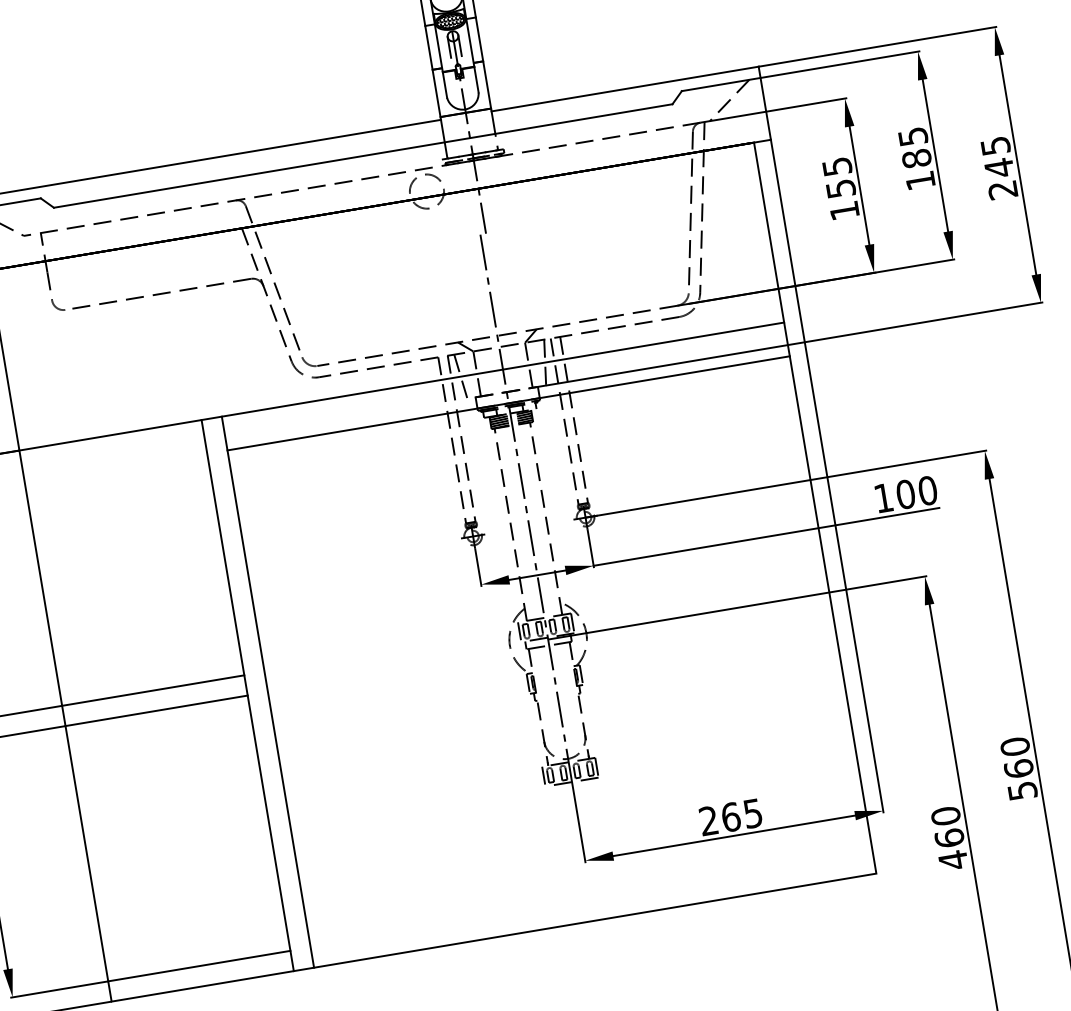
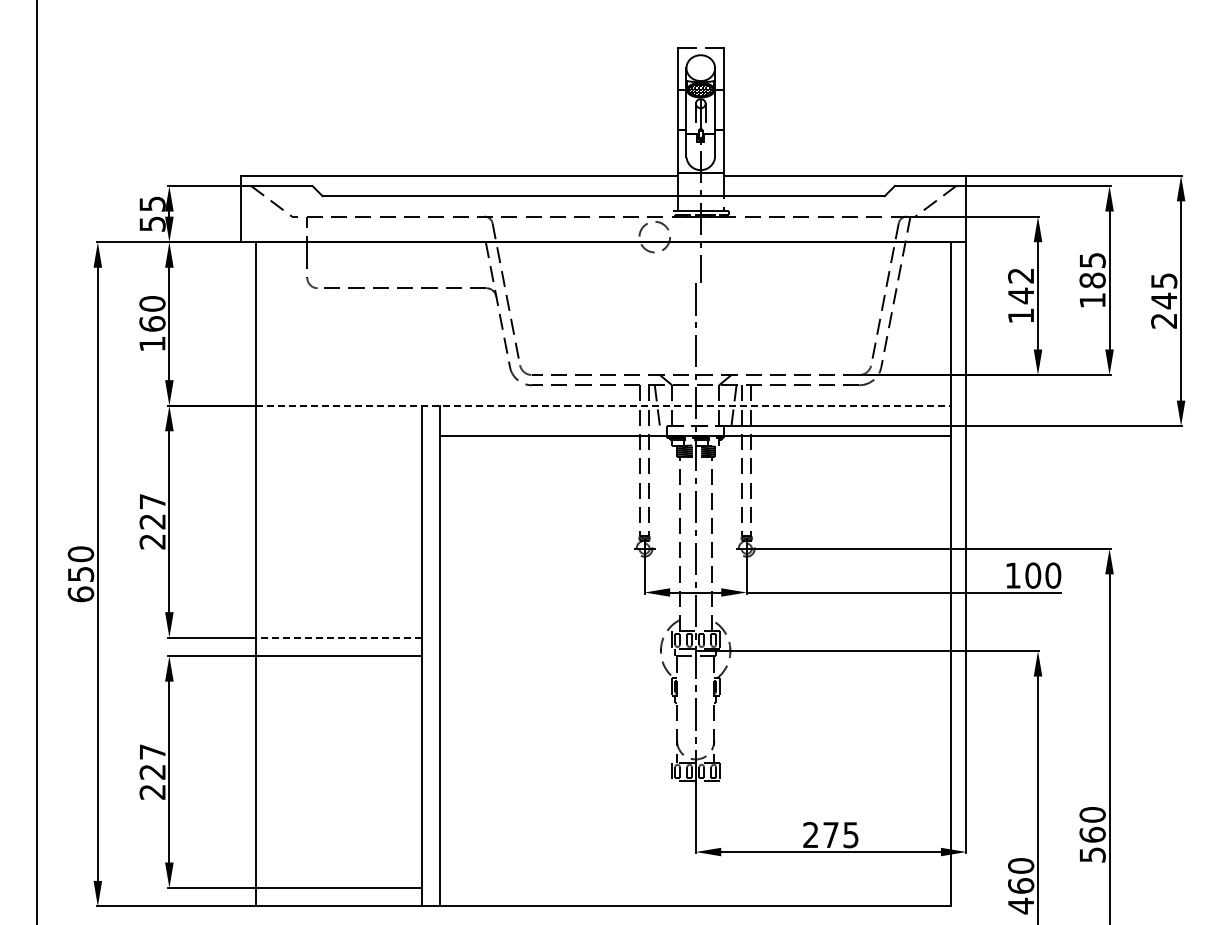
text: (839, 178) -> (1021, 286), 155 -> 142
line: (402, 386) -> (604, 405), solid -> dashed
line: (153, 690) -> (339, 637), solid -> dashed
text: (731, 817) -> (831, 835), 265 -> 275

